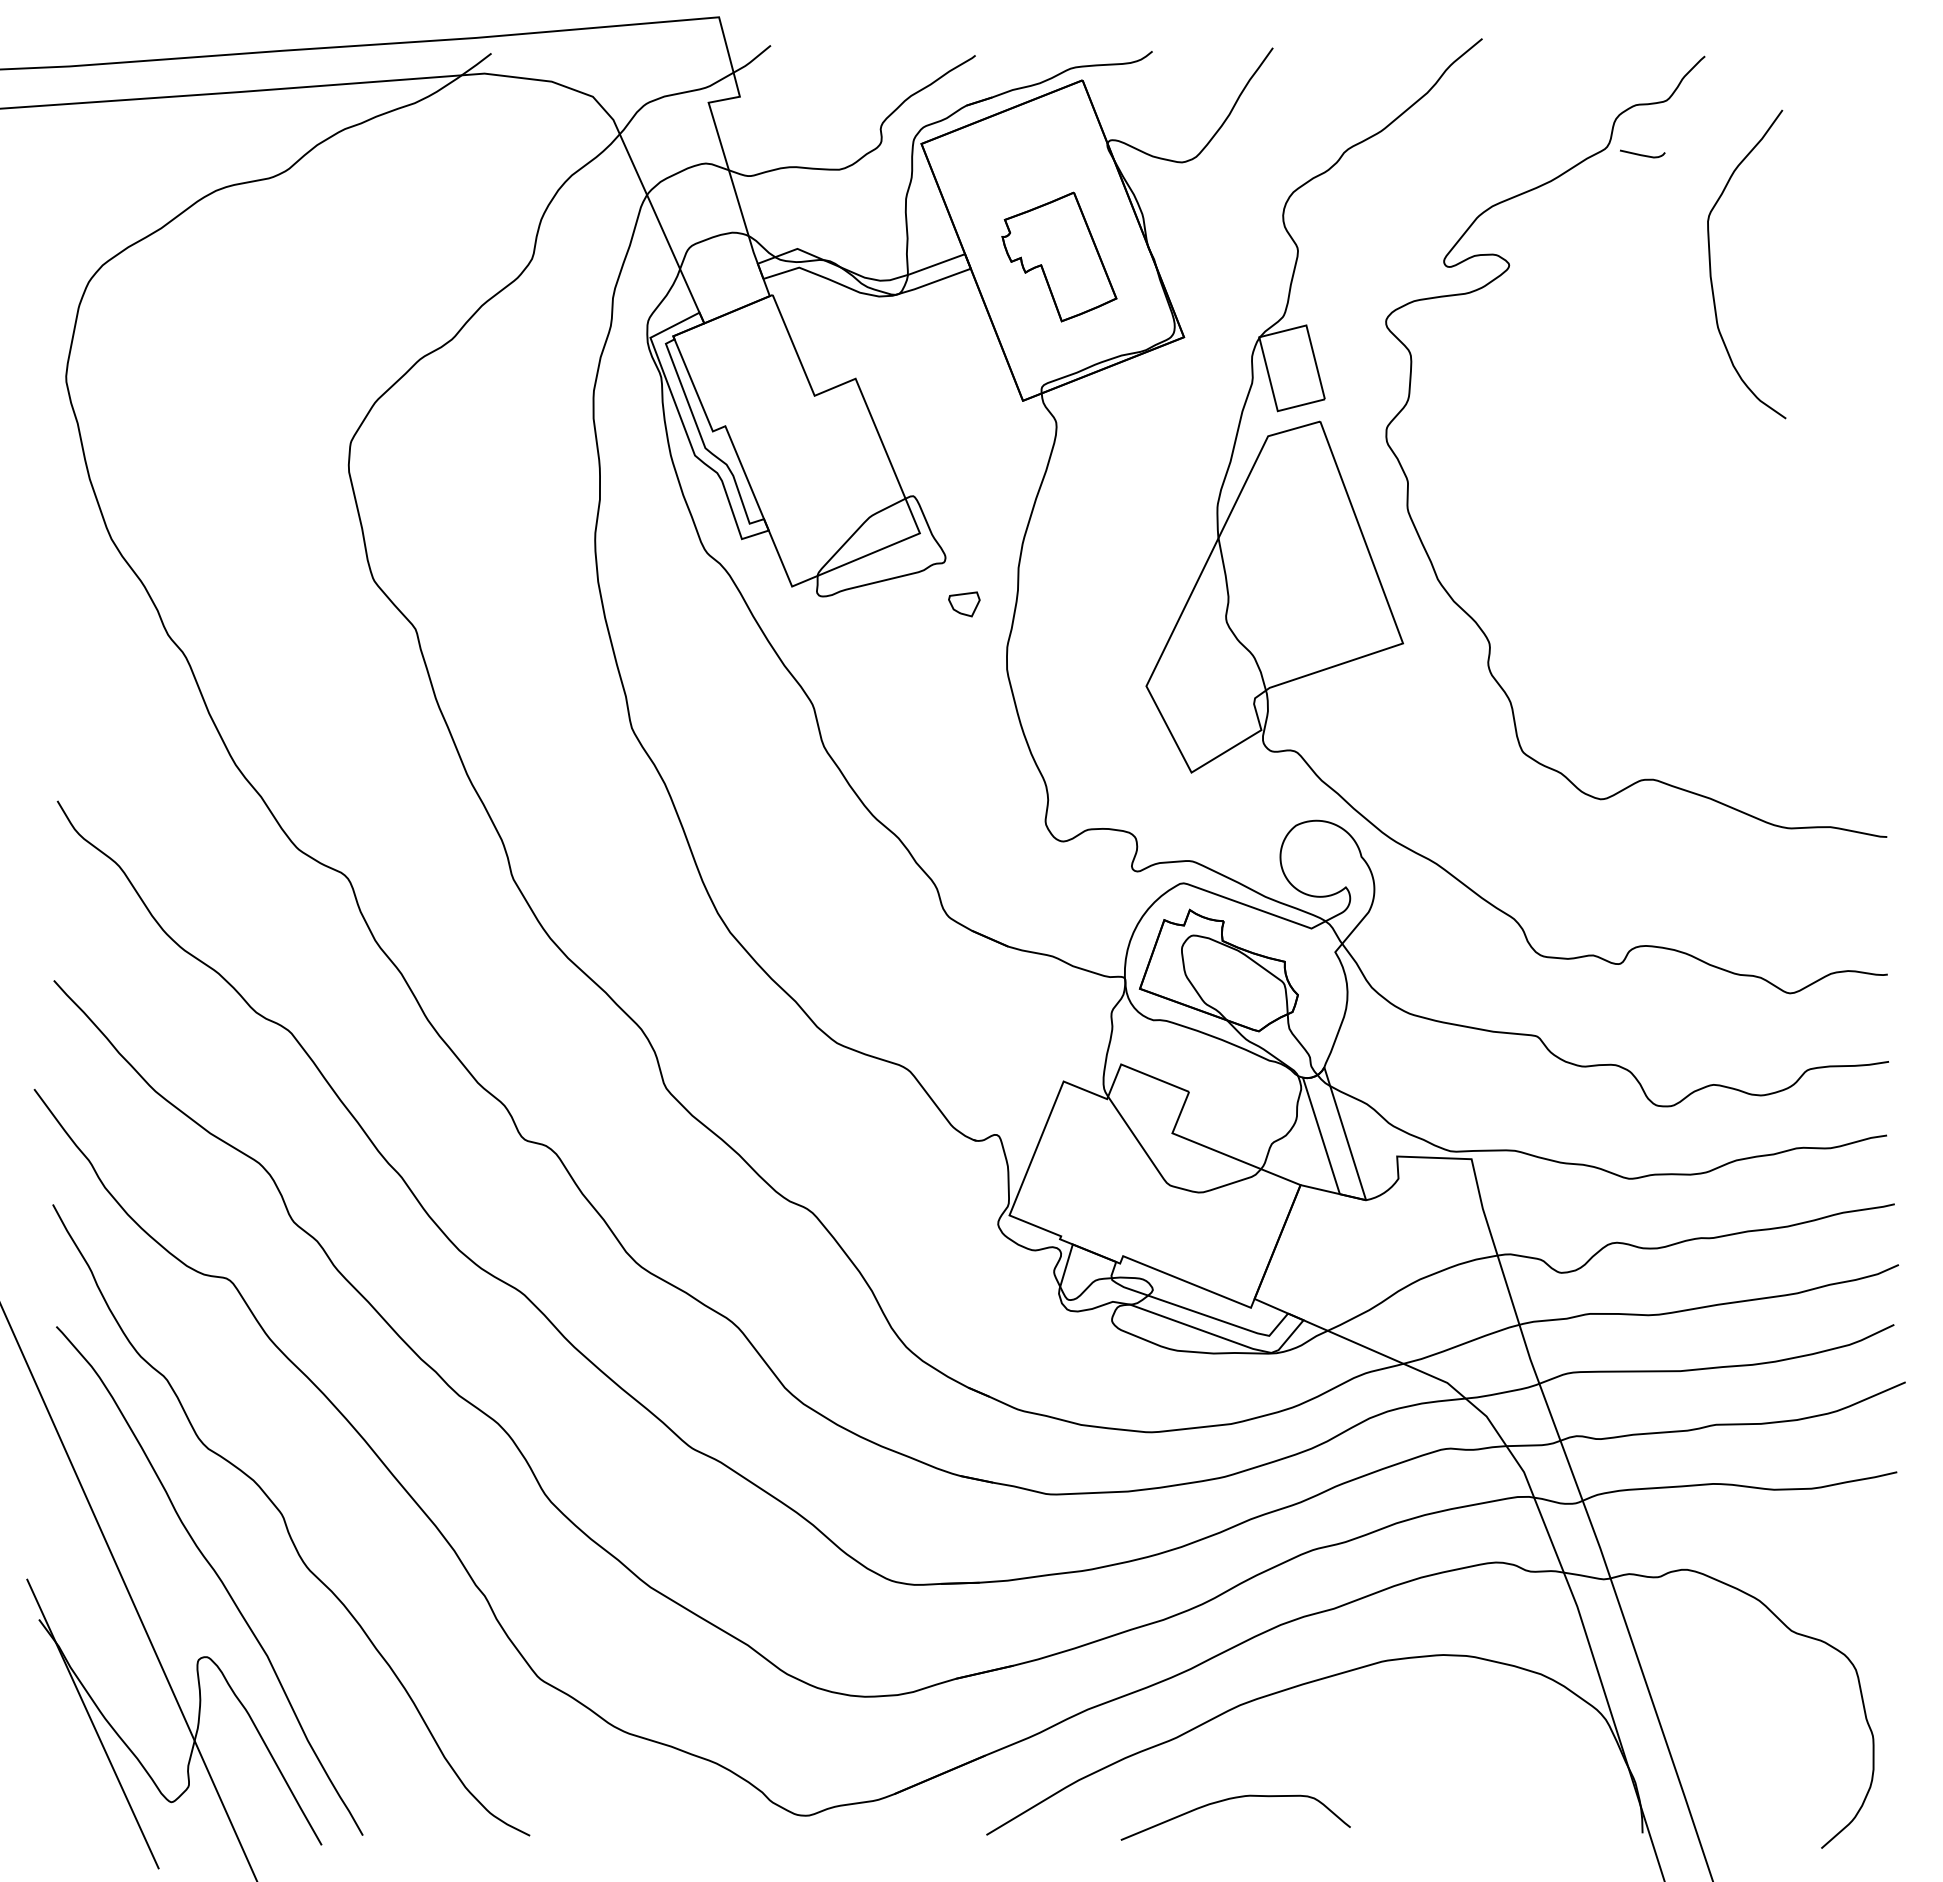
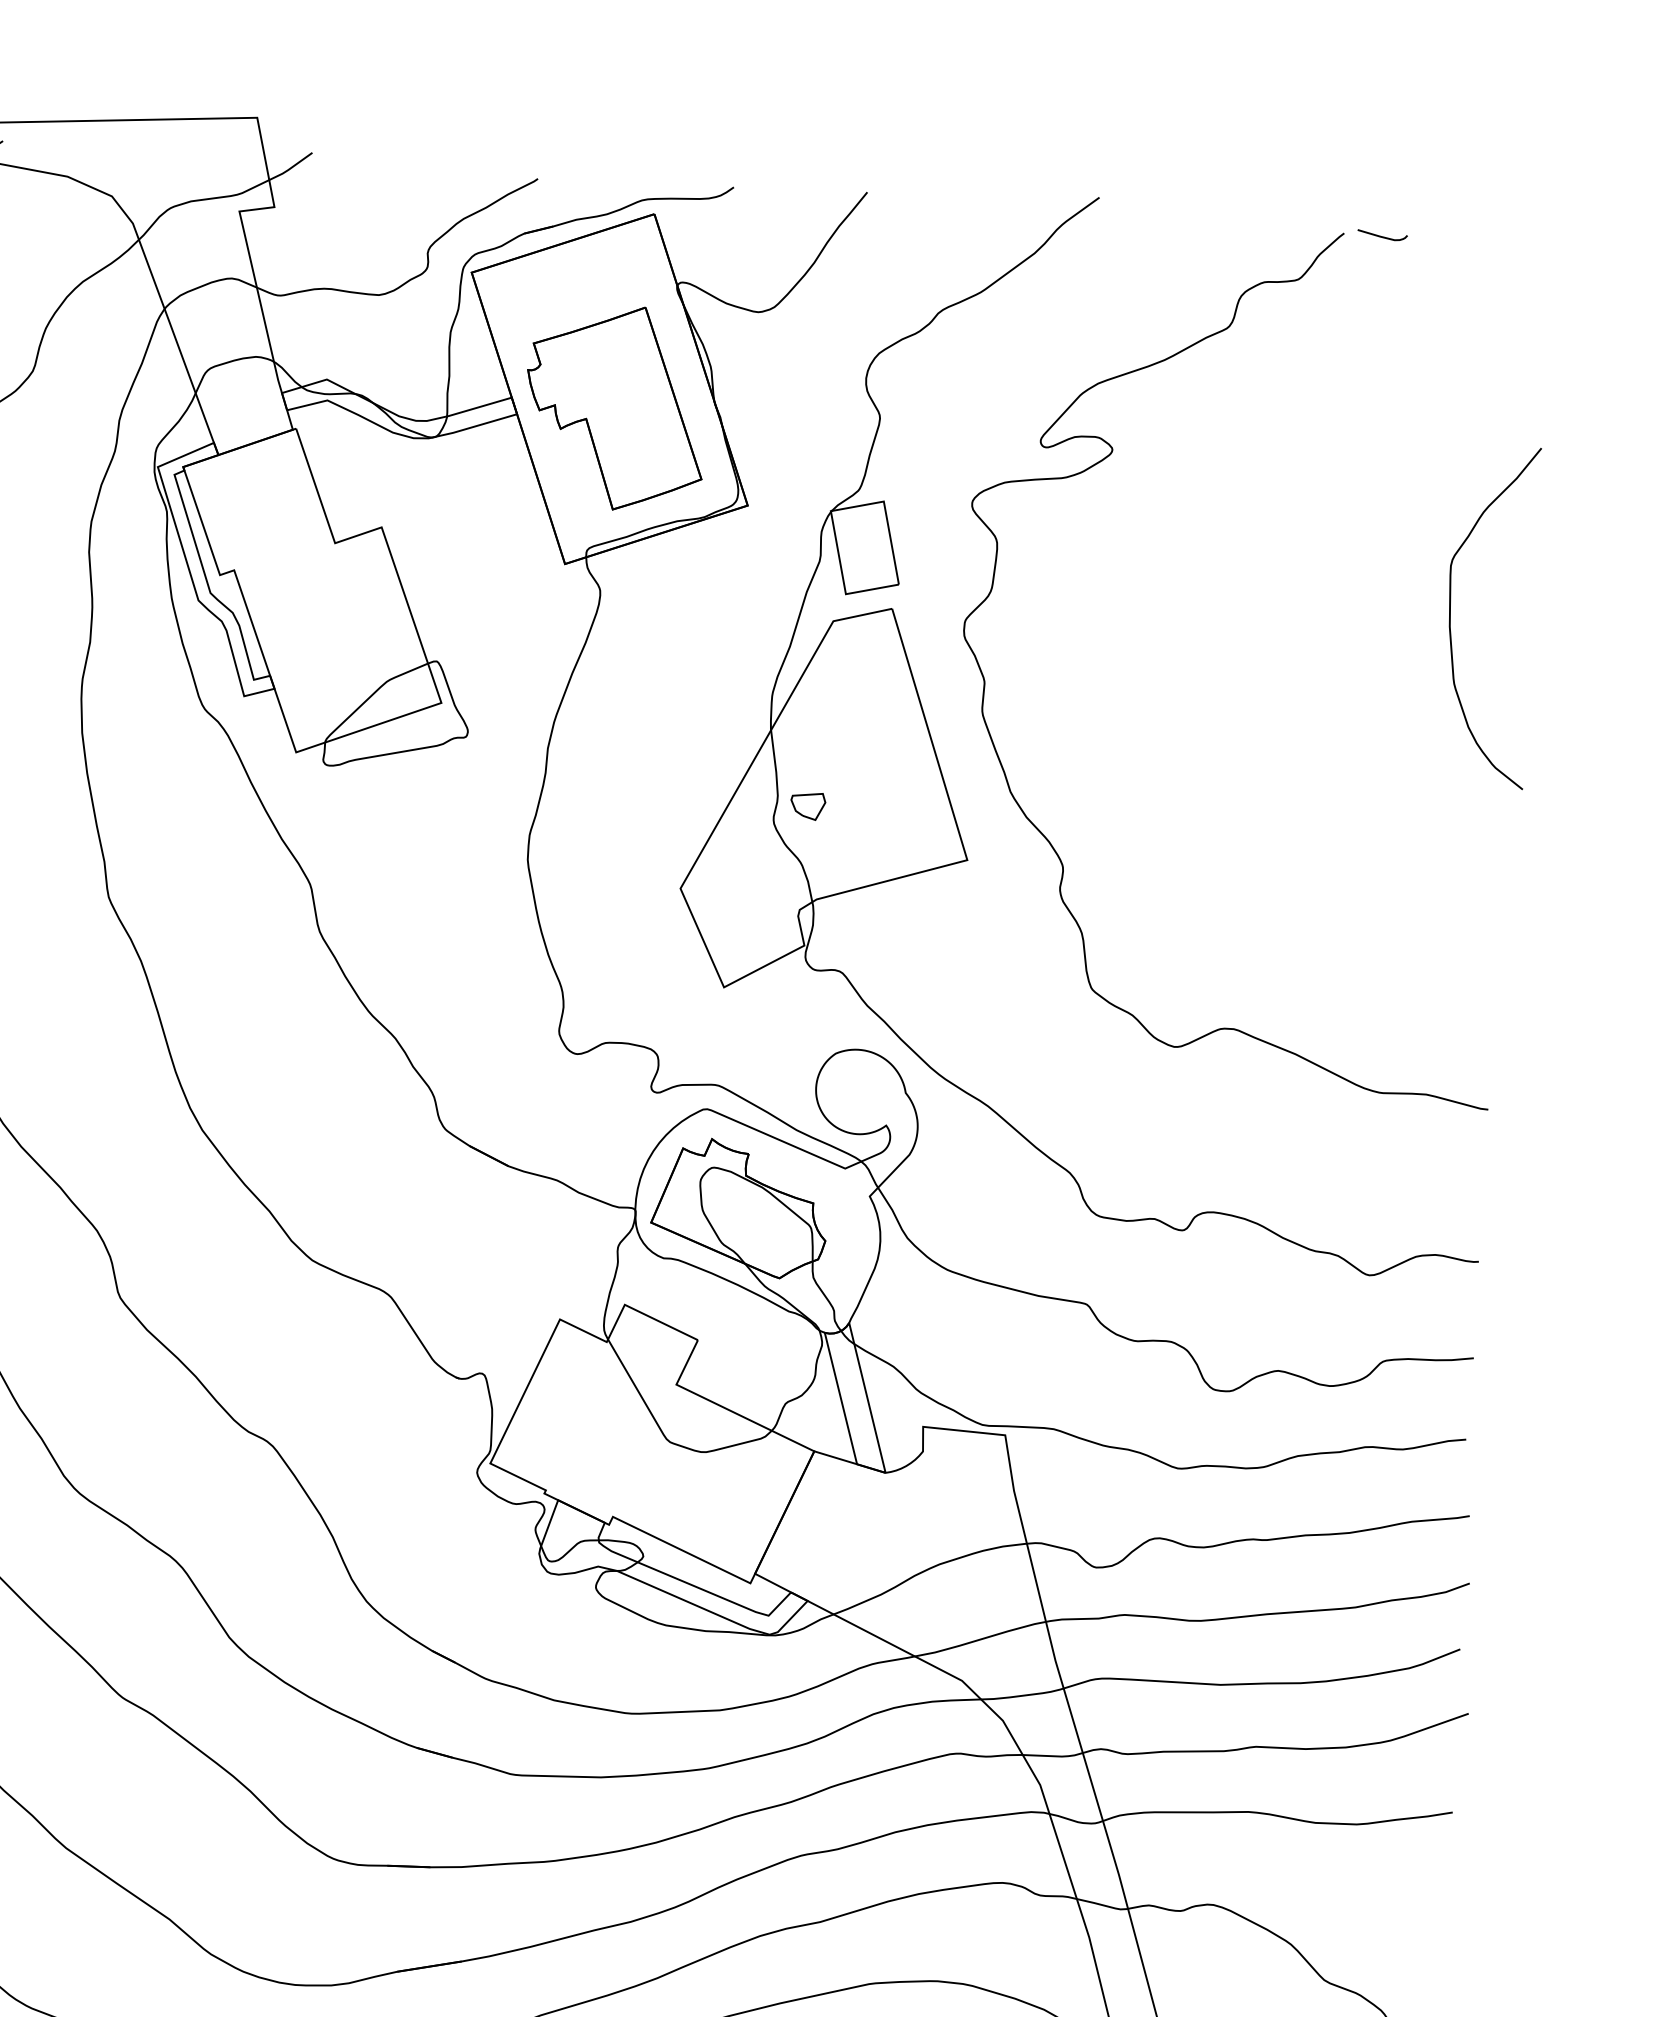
curve: (1642, 154) -> (1382, 236), moved
part: (1059, 256) -> (615, 407), size x1.43
curve: (1711, 267) -> (1451, 617), moved
part: (964, 604) -> (808, 806), moved

